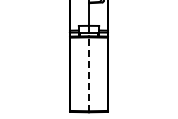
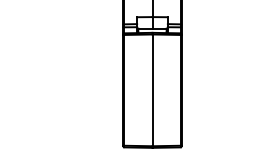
line: (89, 73) -> (153, 89), dashed -> solid

